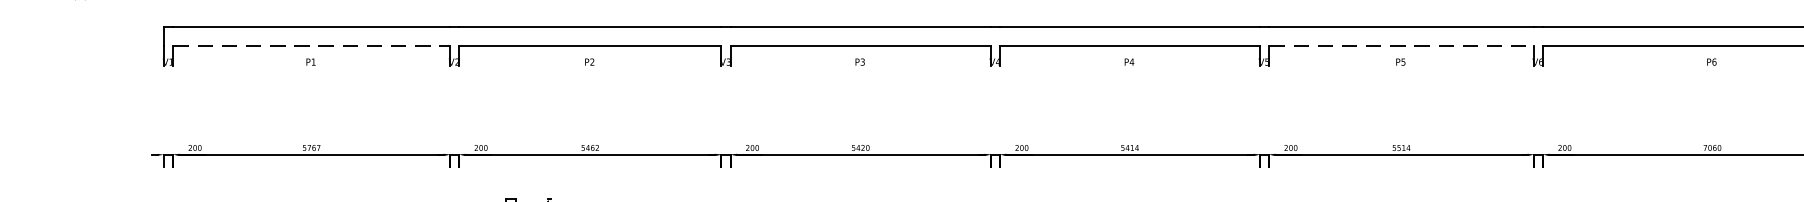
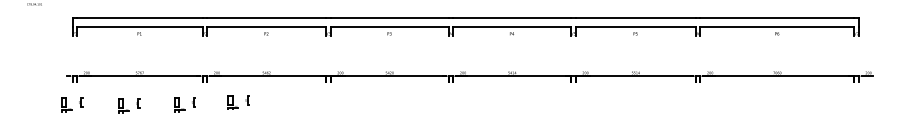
line: (310, 45) -> (139, 26), dashed -> solid
line: (1402, 45) -> (636, 26), dashed -> solid

